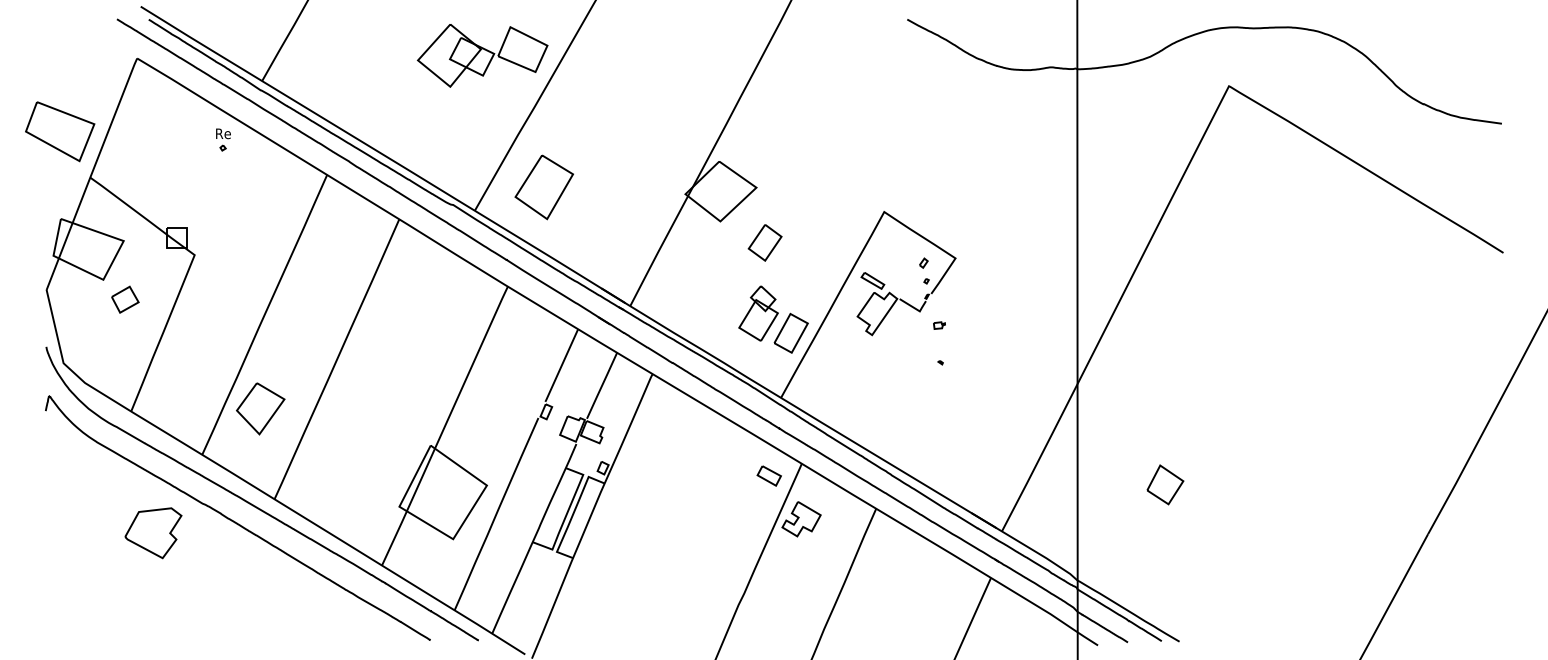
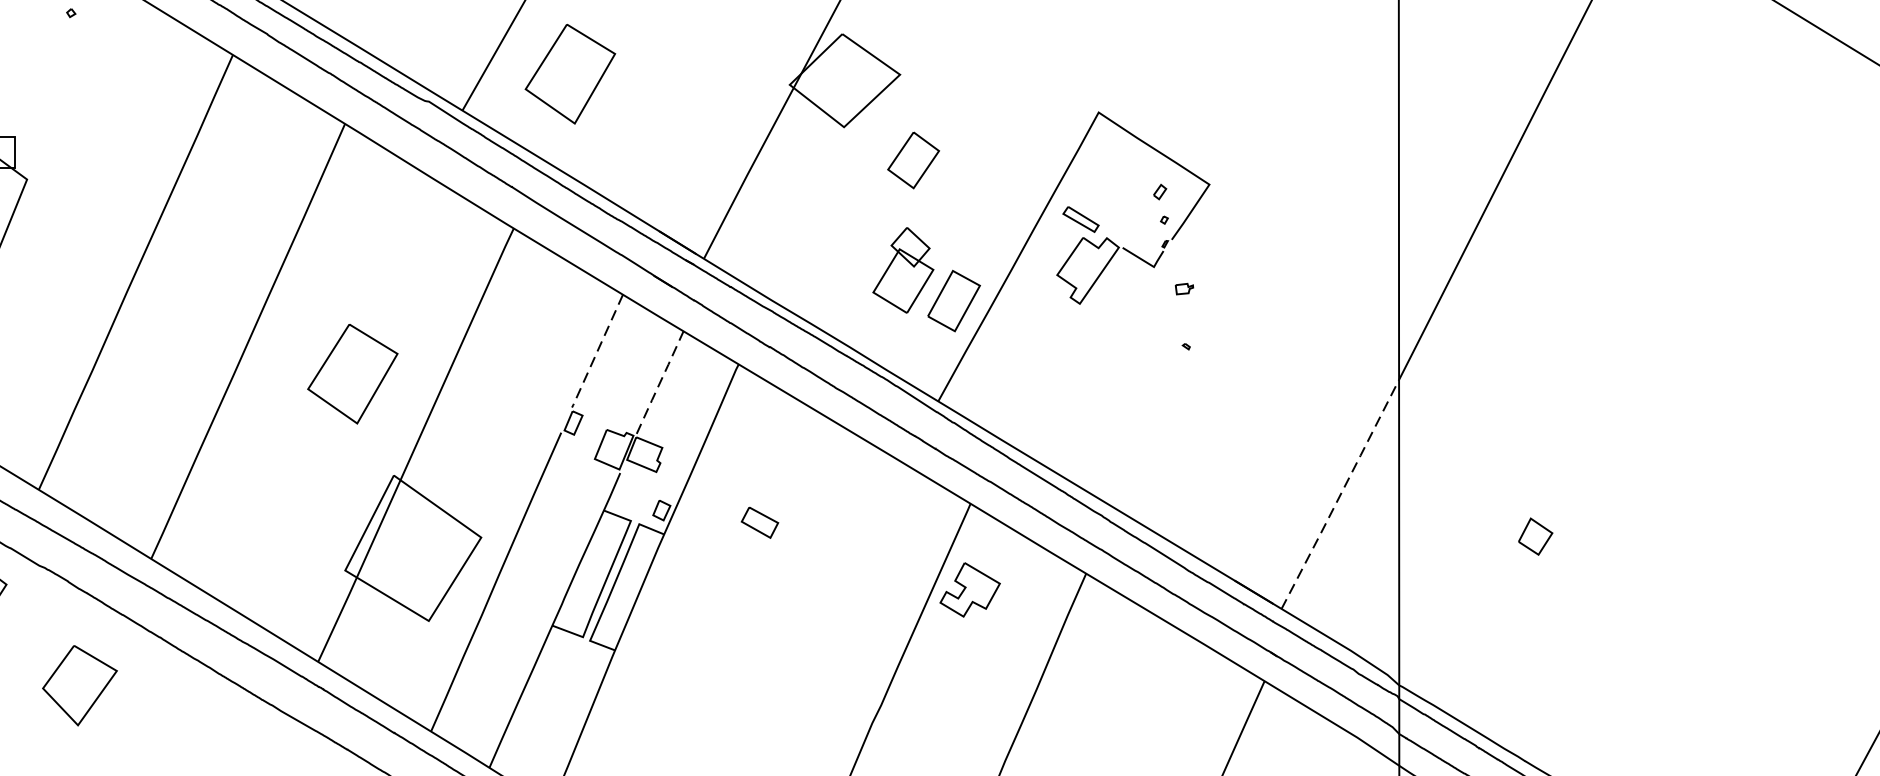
line: (561, 366) -> (597, 352), solid -> dashed
part: (403, 380) -> (351, 374), added
line: (602, 385) -> (660, 382), solid -> dashed
part: (260, 408) -> (79, 685), moved
line: (1040, 457) -> (1341, 494), solid -> dashed
part: (768, 475) -> (758, 522), moved
part: (1165, 484) -> (1535, 535), size x0.6

